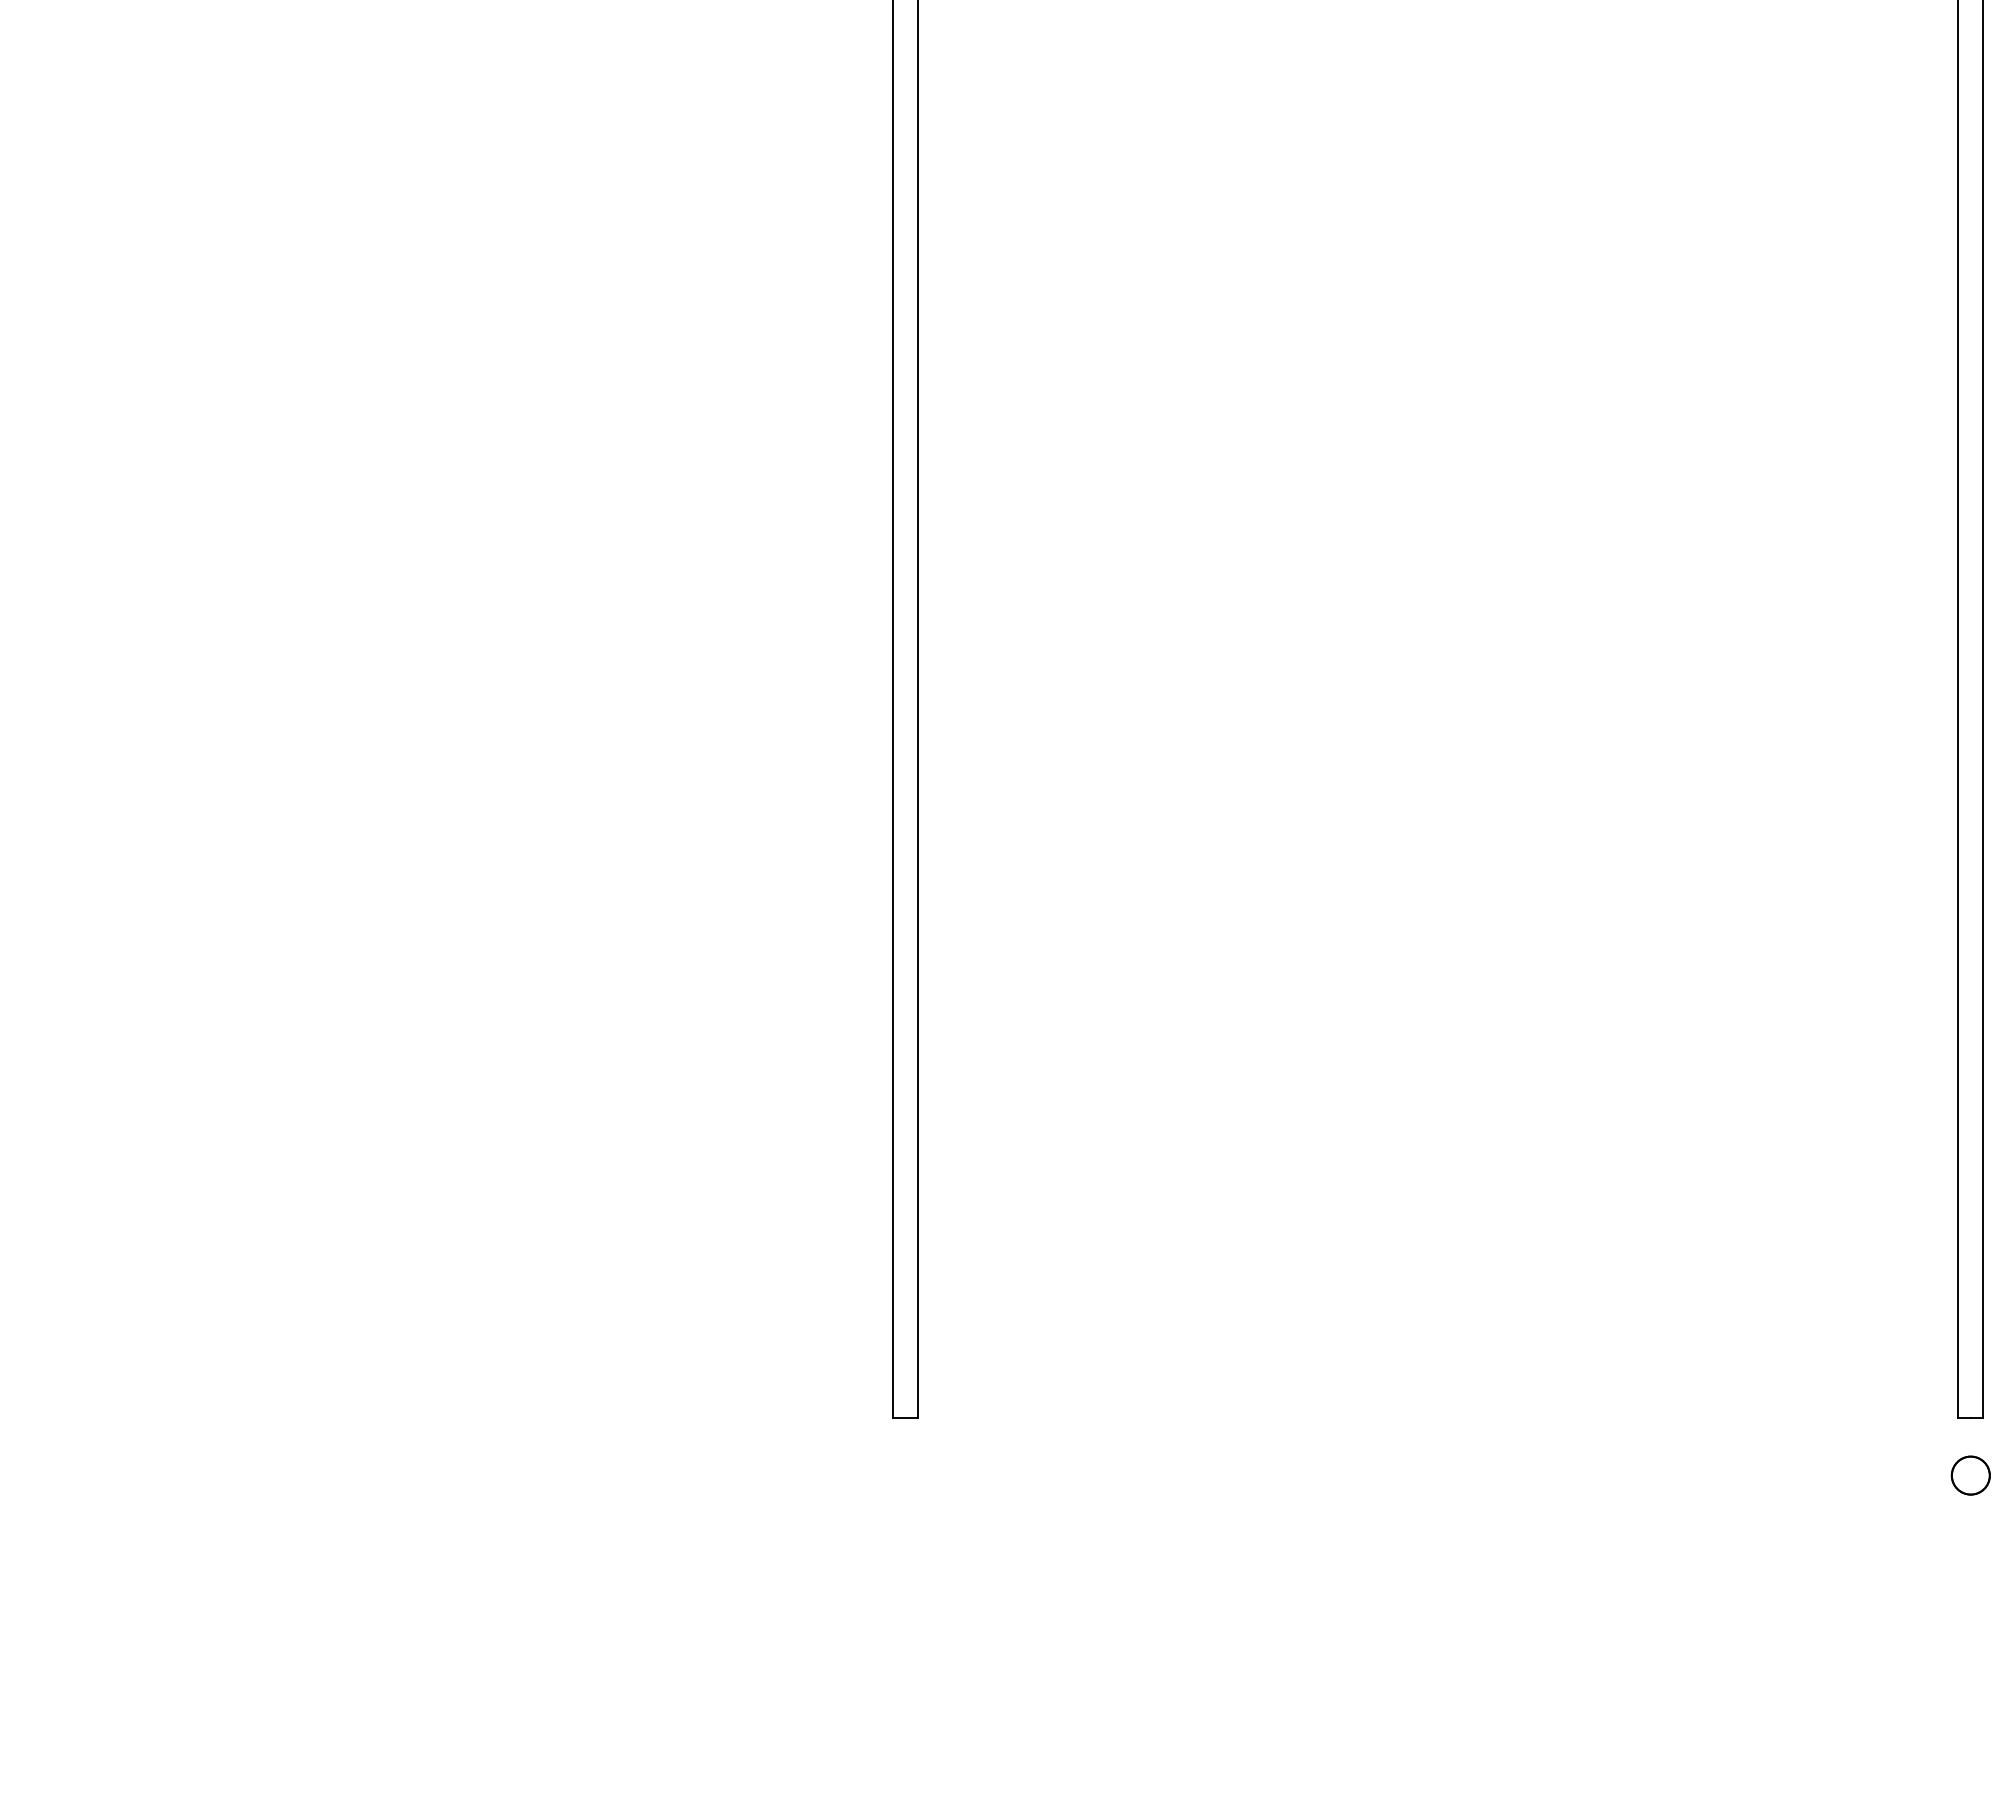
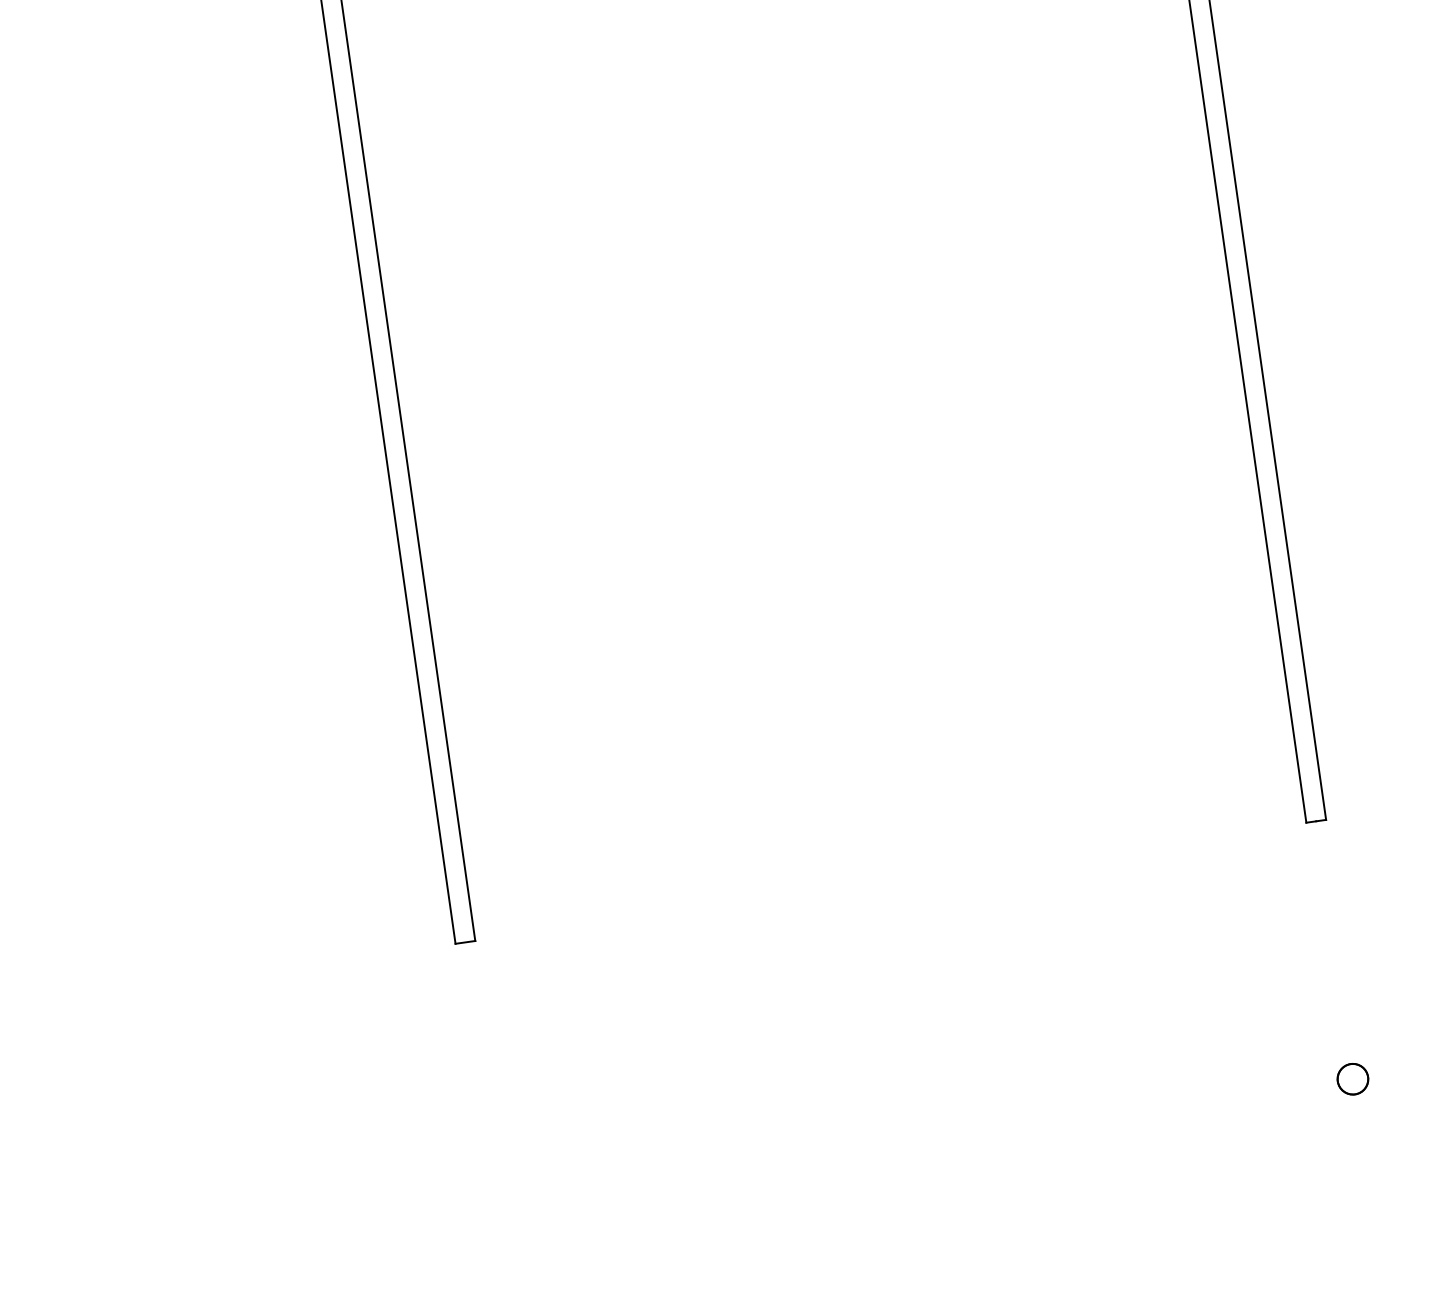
circle: (1970, 1475) -> (1352, 1079), moved

